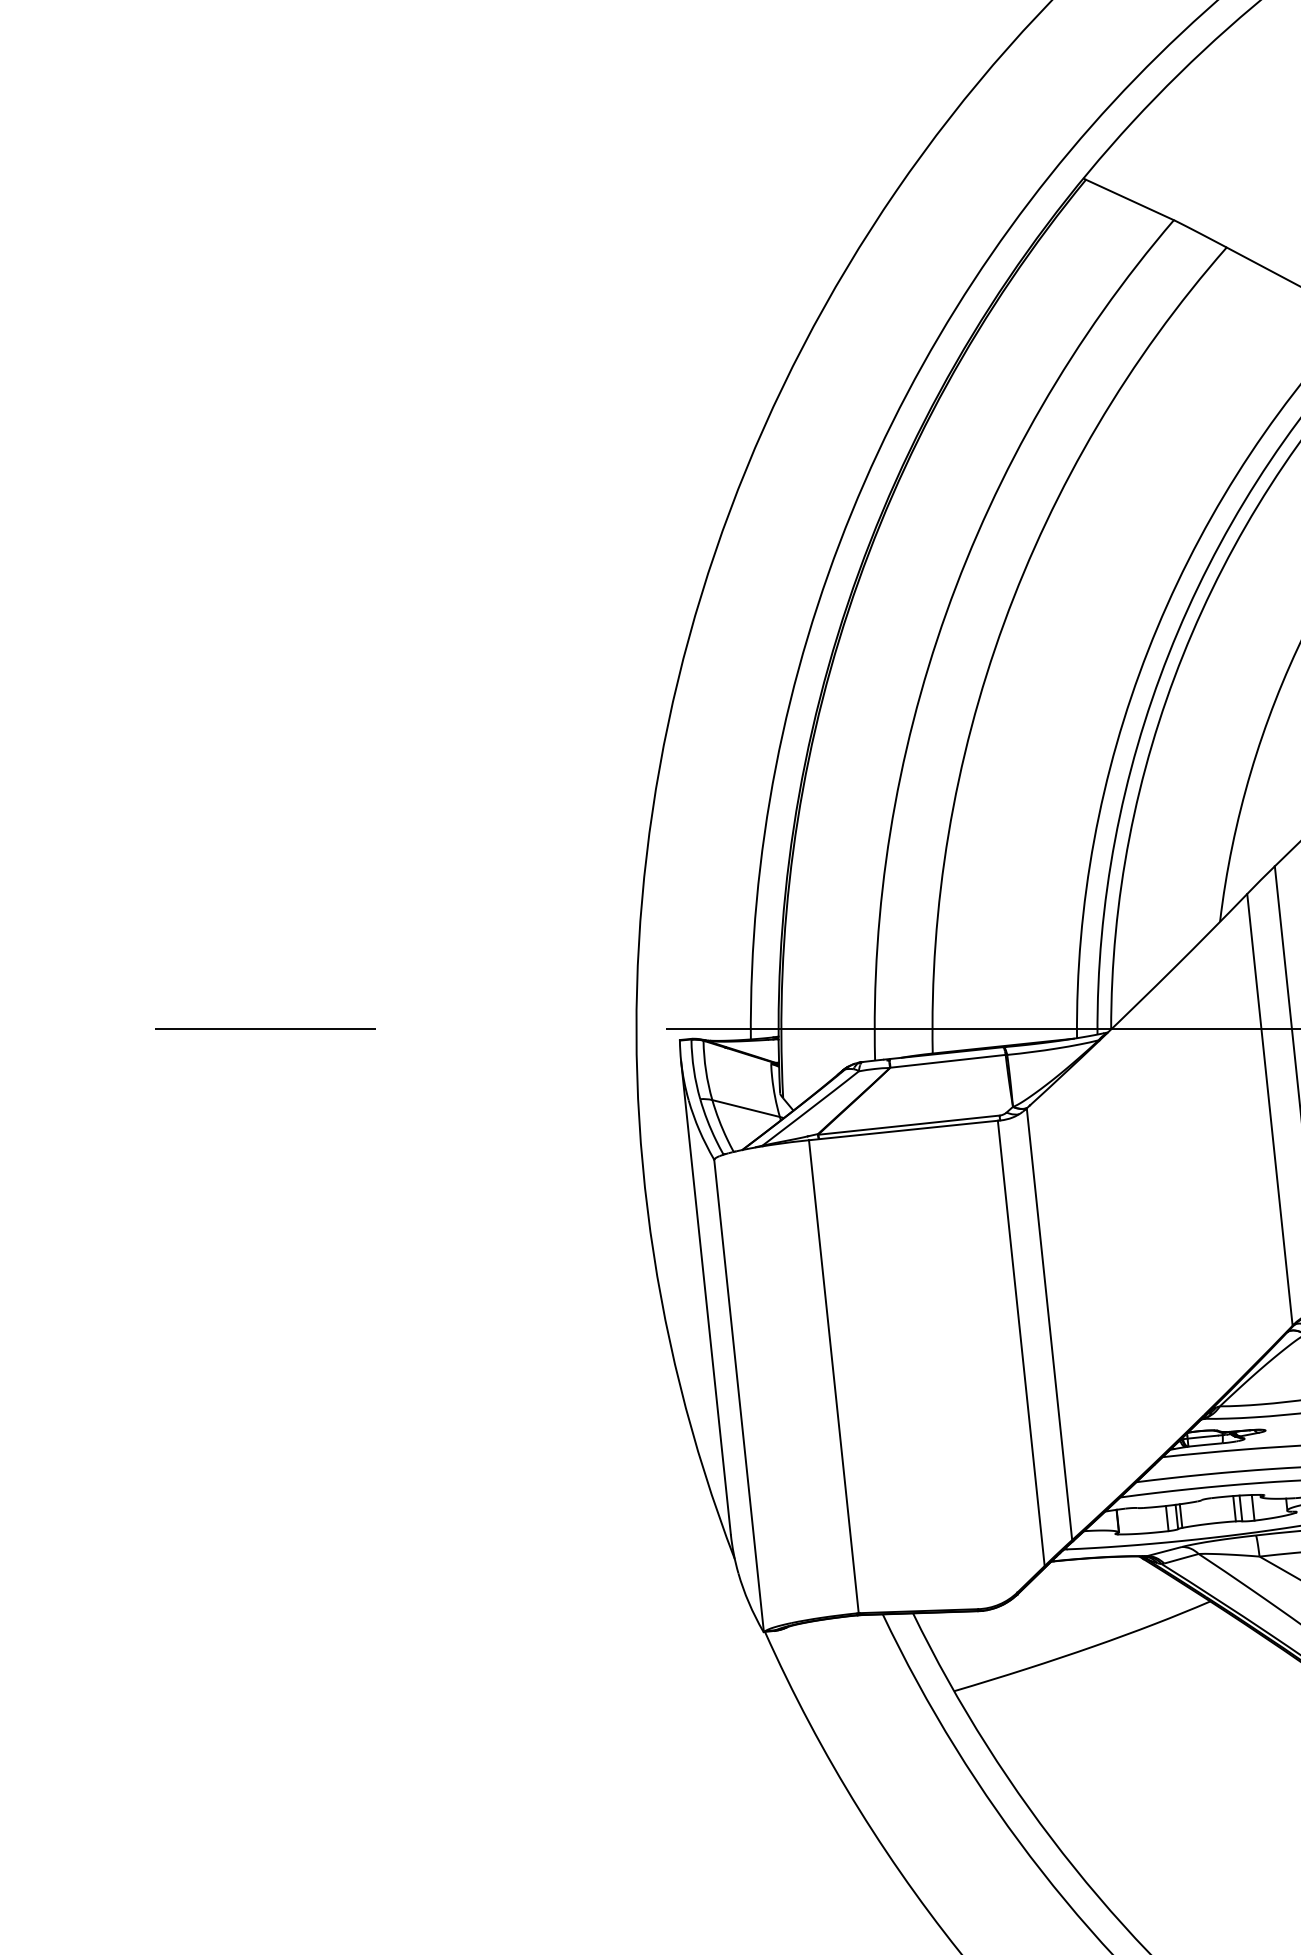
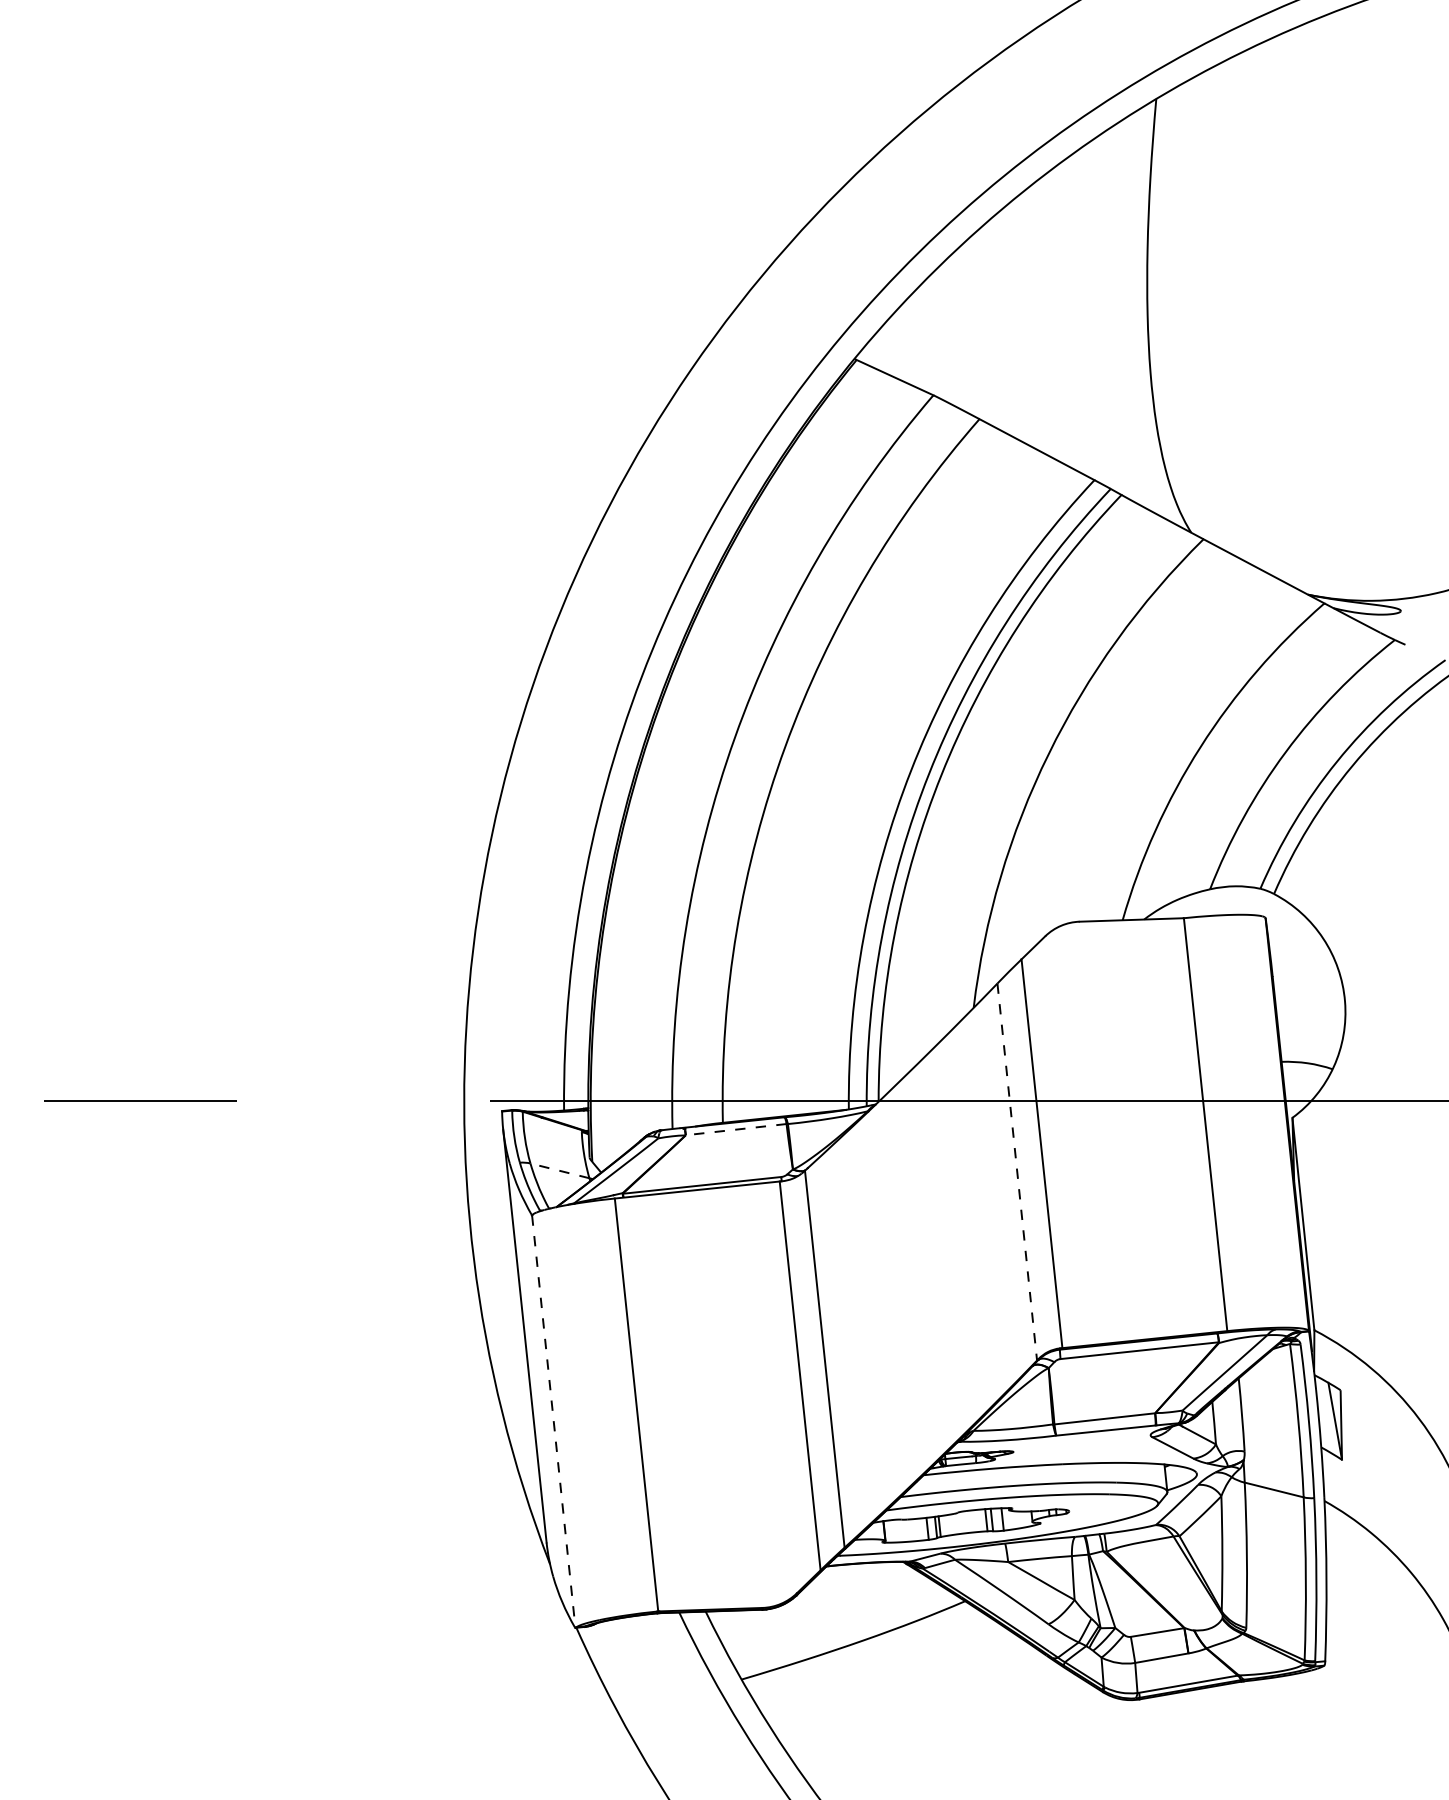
line: (948, 1061) -> (736, 1129), solid -> dashed
line: (745, 1108) -> (559, 1170), solid -> dashed
line: (1270, 1110) -> (1017, 1172), solid -> dashed
line: (738, 1396) -> (553, 1422), solid -> dashed

